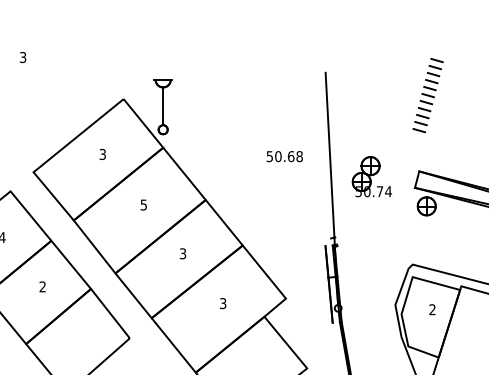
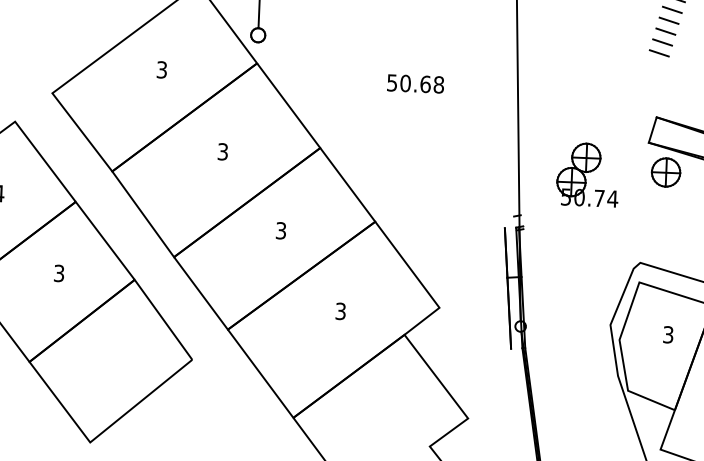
text: (284, 156) -> (415, 83), moved
part: (371, 176) -> (587, 174), moved
text: (143, 204) -> (222, 151), 5 -> 3
text: (42, 287) -> (58, 274), 2 -> 3
text: (432, 309) -> (668, 334), 2 -> 3

